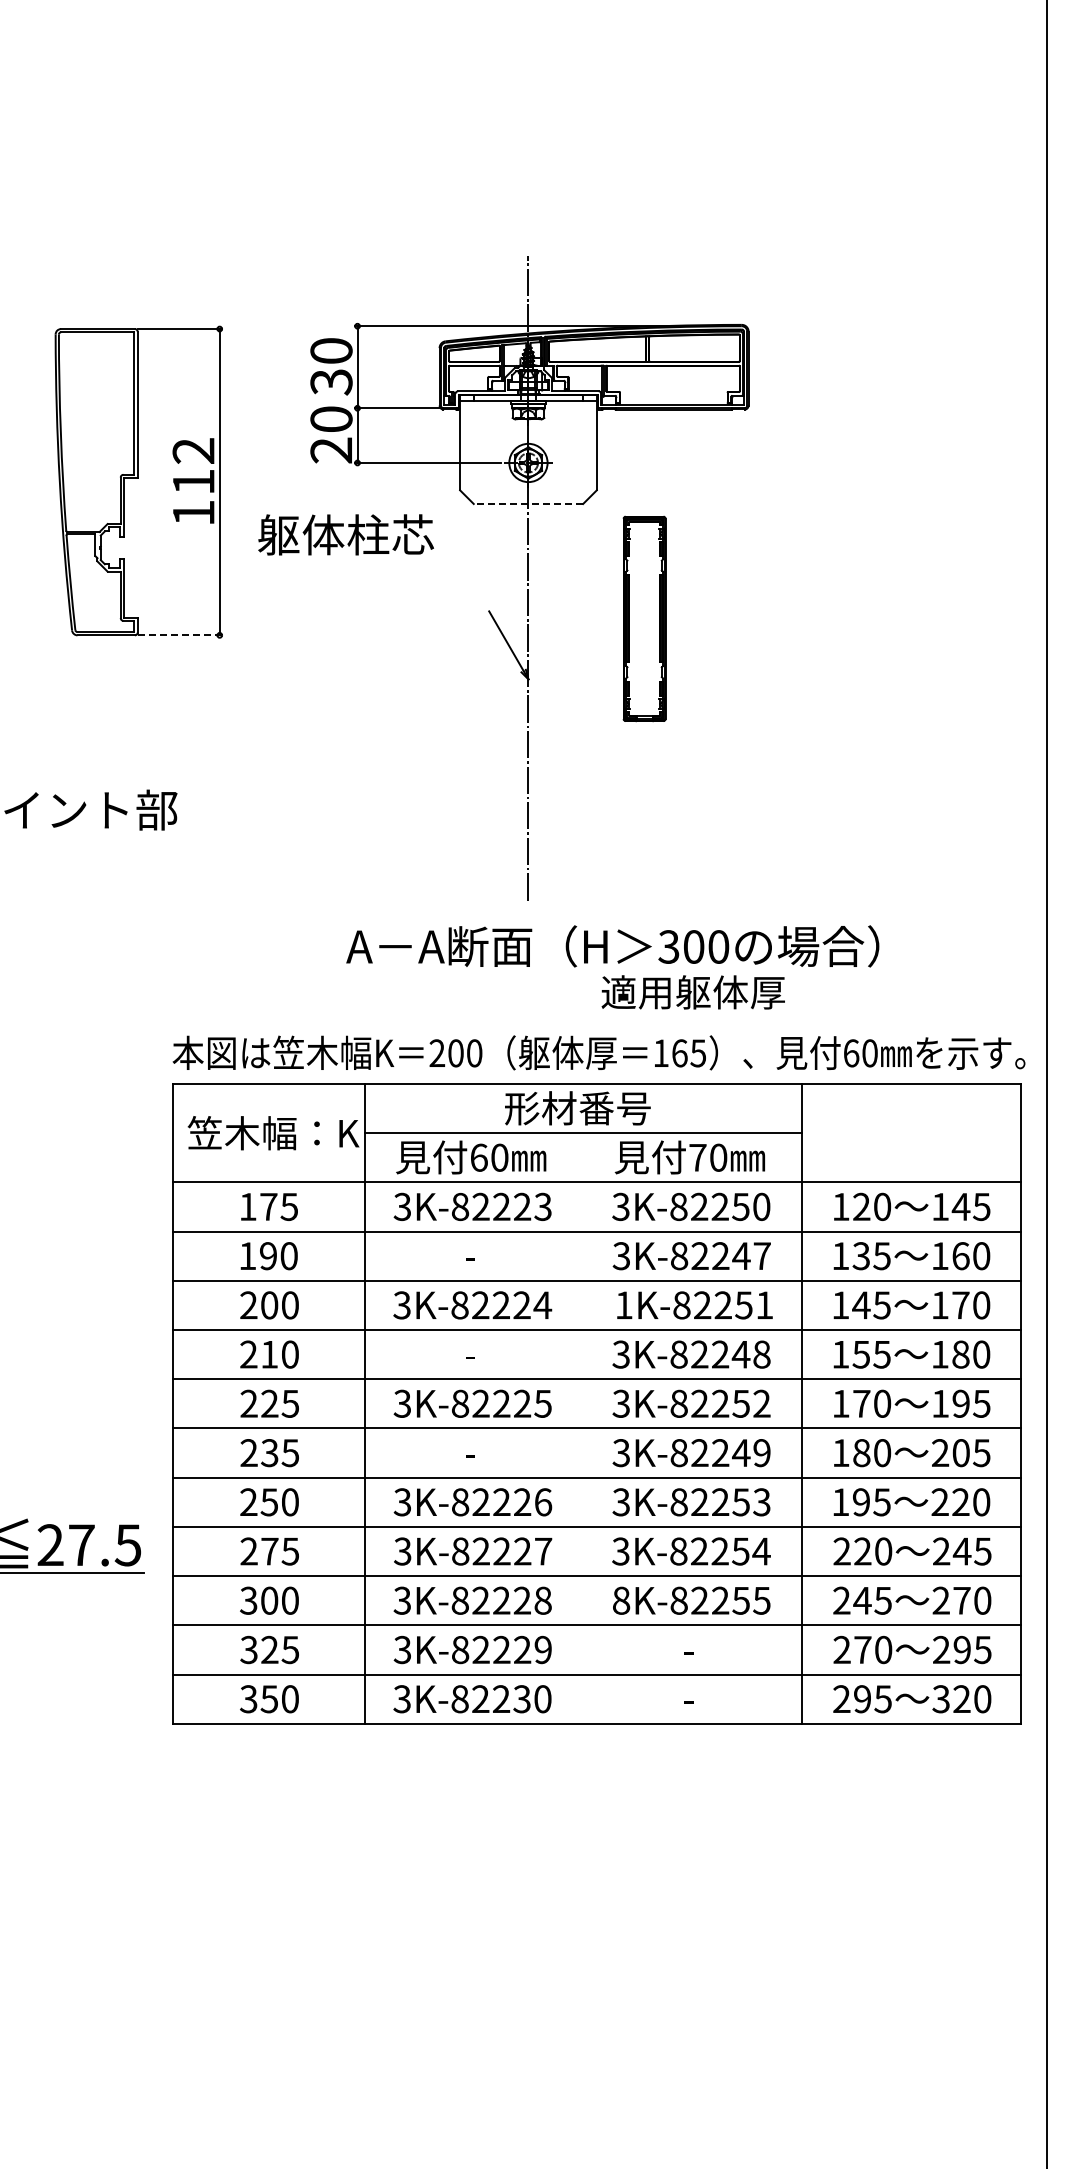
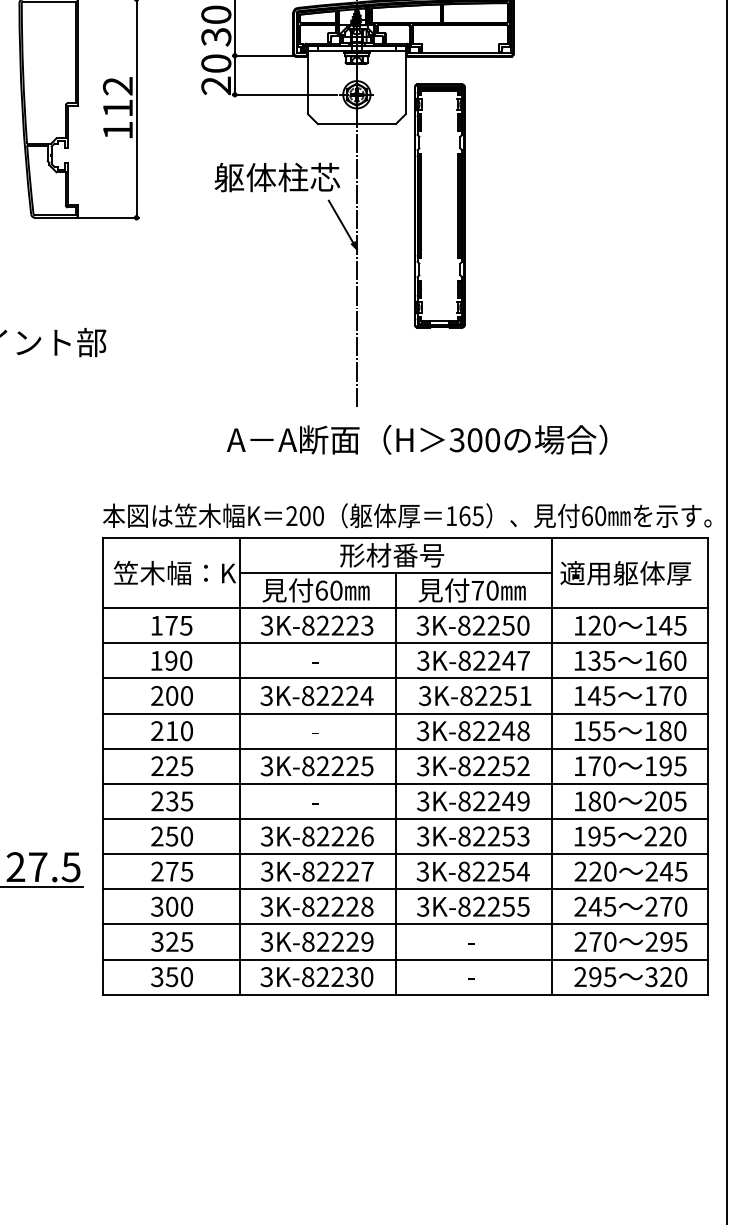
line: (528, 504) -> (356, 124), dashed -> solid
text: (345, 534) -> (276, 177), moved
part: (644, 618) -> (439, 205), size x1.67
line: (180, 635) -> (108, 217), dashed -> solid
text: (692, 992) -> (625, 573), moved
text: (623, 1305) -> (424, 696), 1K-82251 -> 3K-82251
line: (583, 1428) -> (396, 783), added
text: (621, 1600) -> (423, 906), 8K-82255 -> 3K-82255

